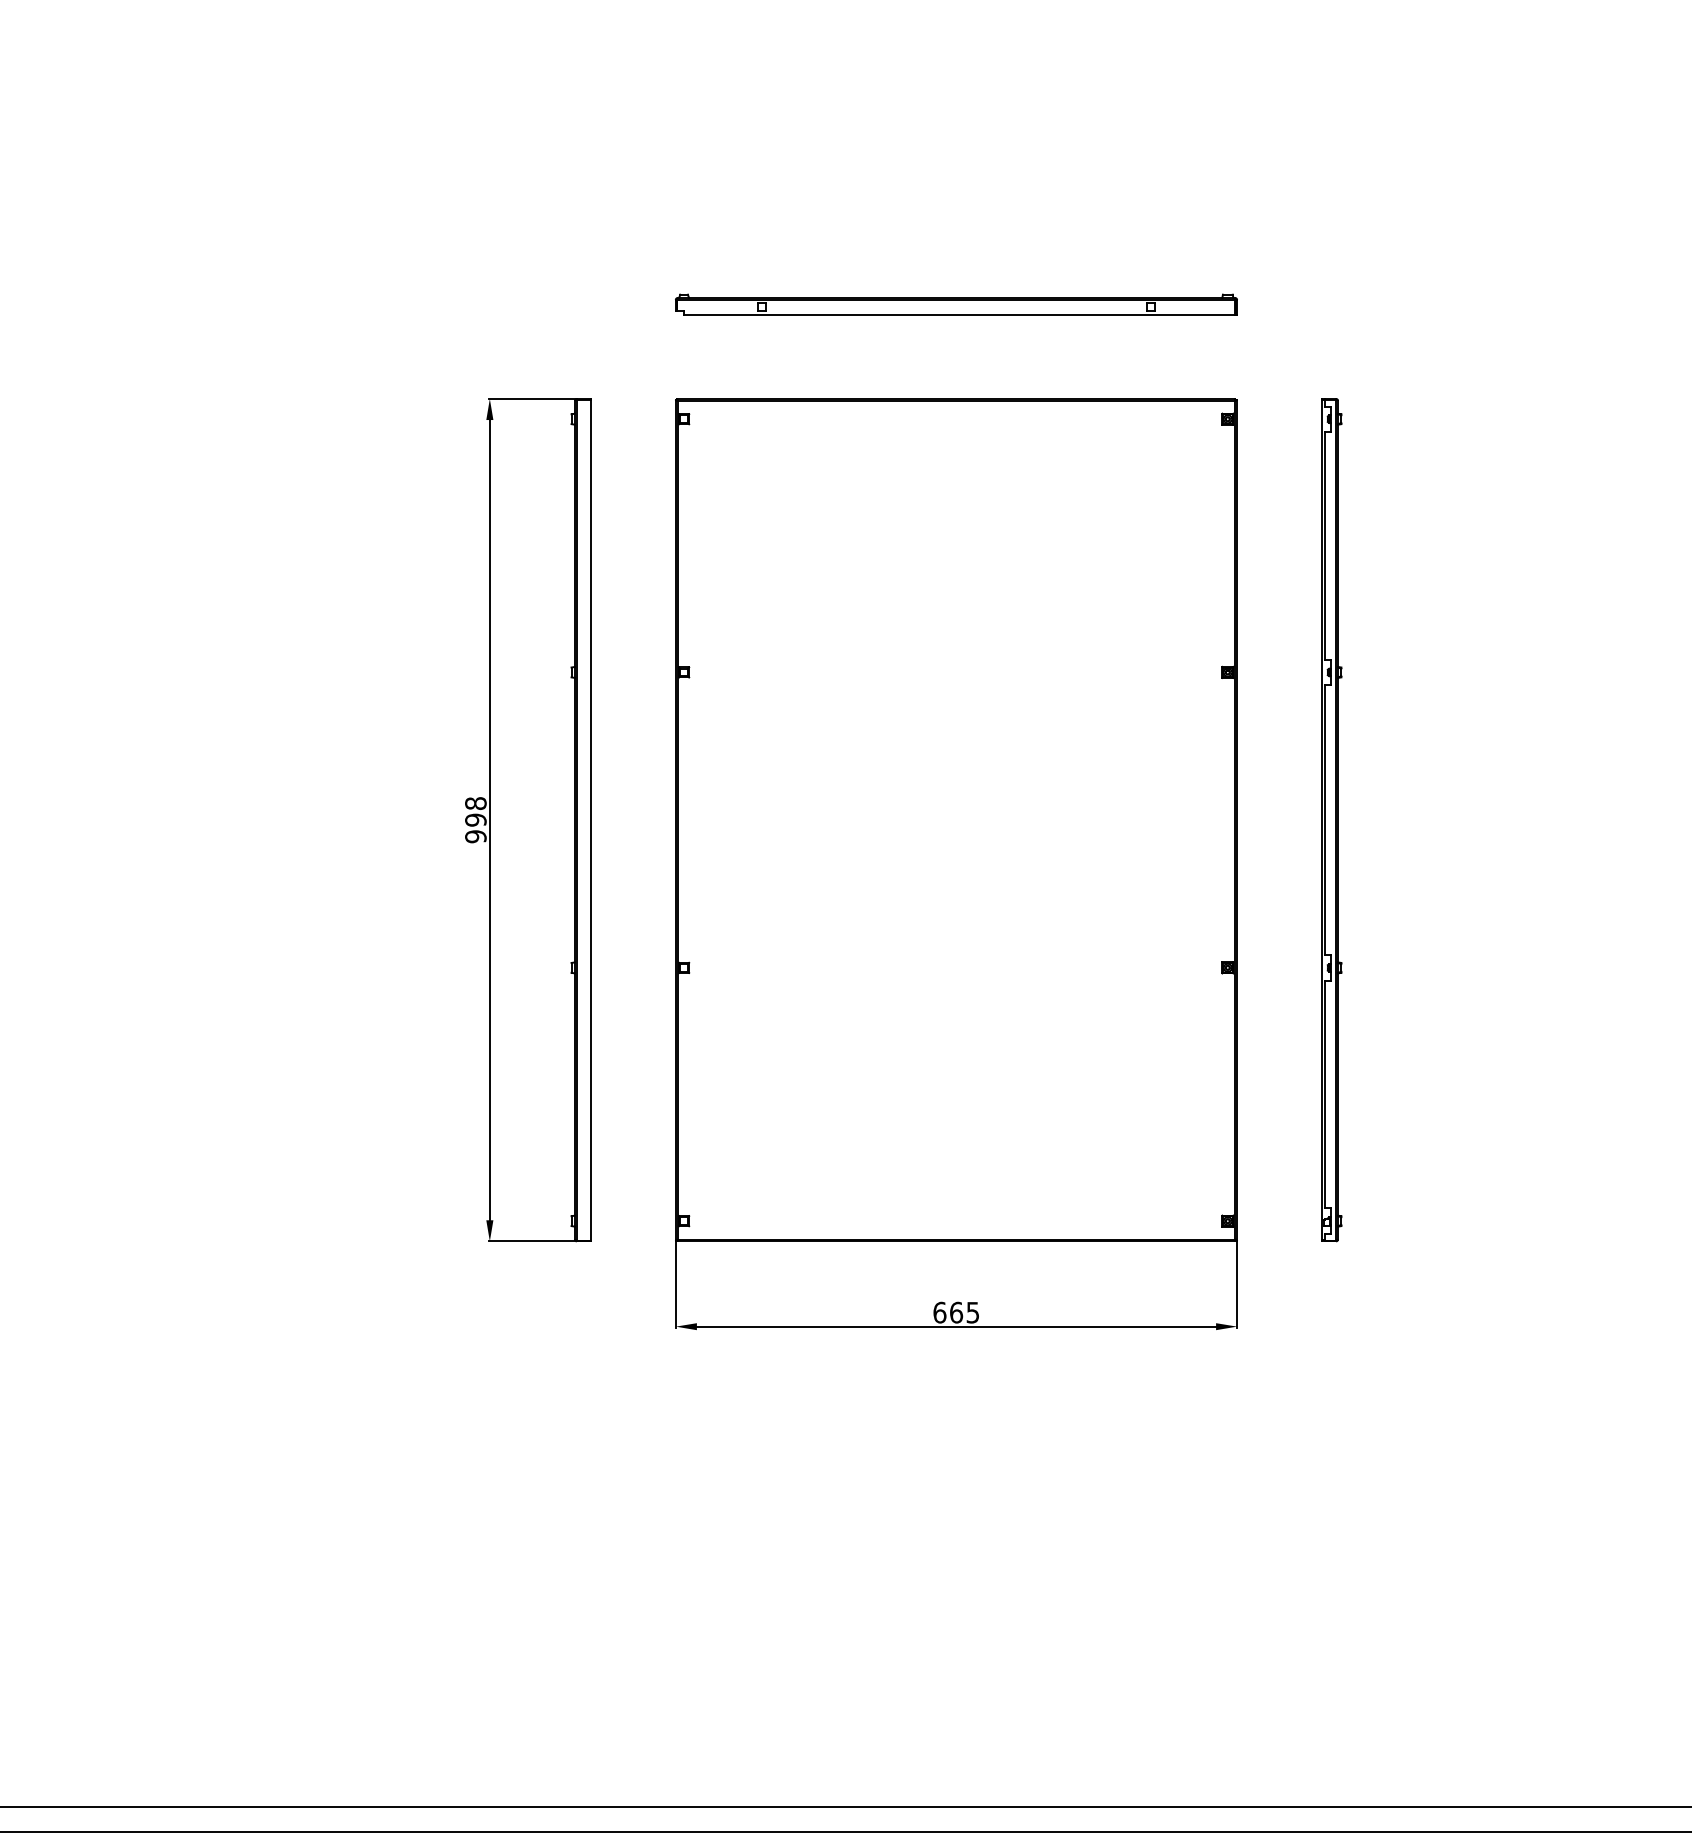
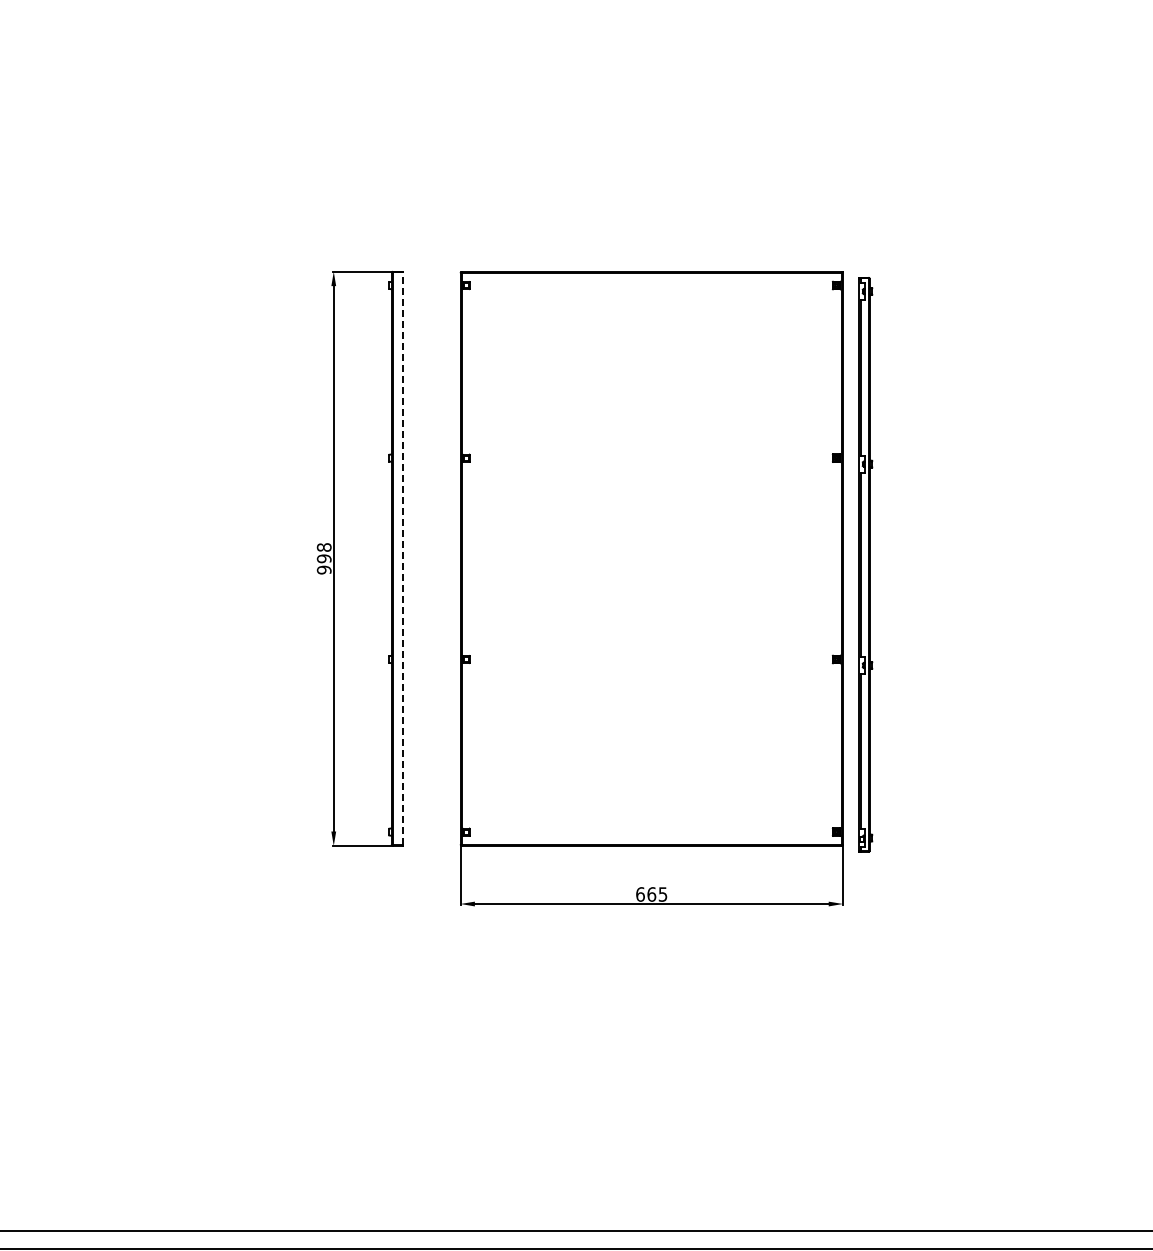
part: (956, 303) -> (651, 206), removed
line: (590, 819) -> (402, 558), solid -> dashed
part: (1331, 819) -> (865, 564), moved

